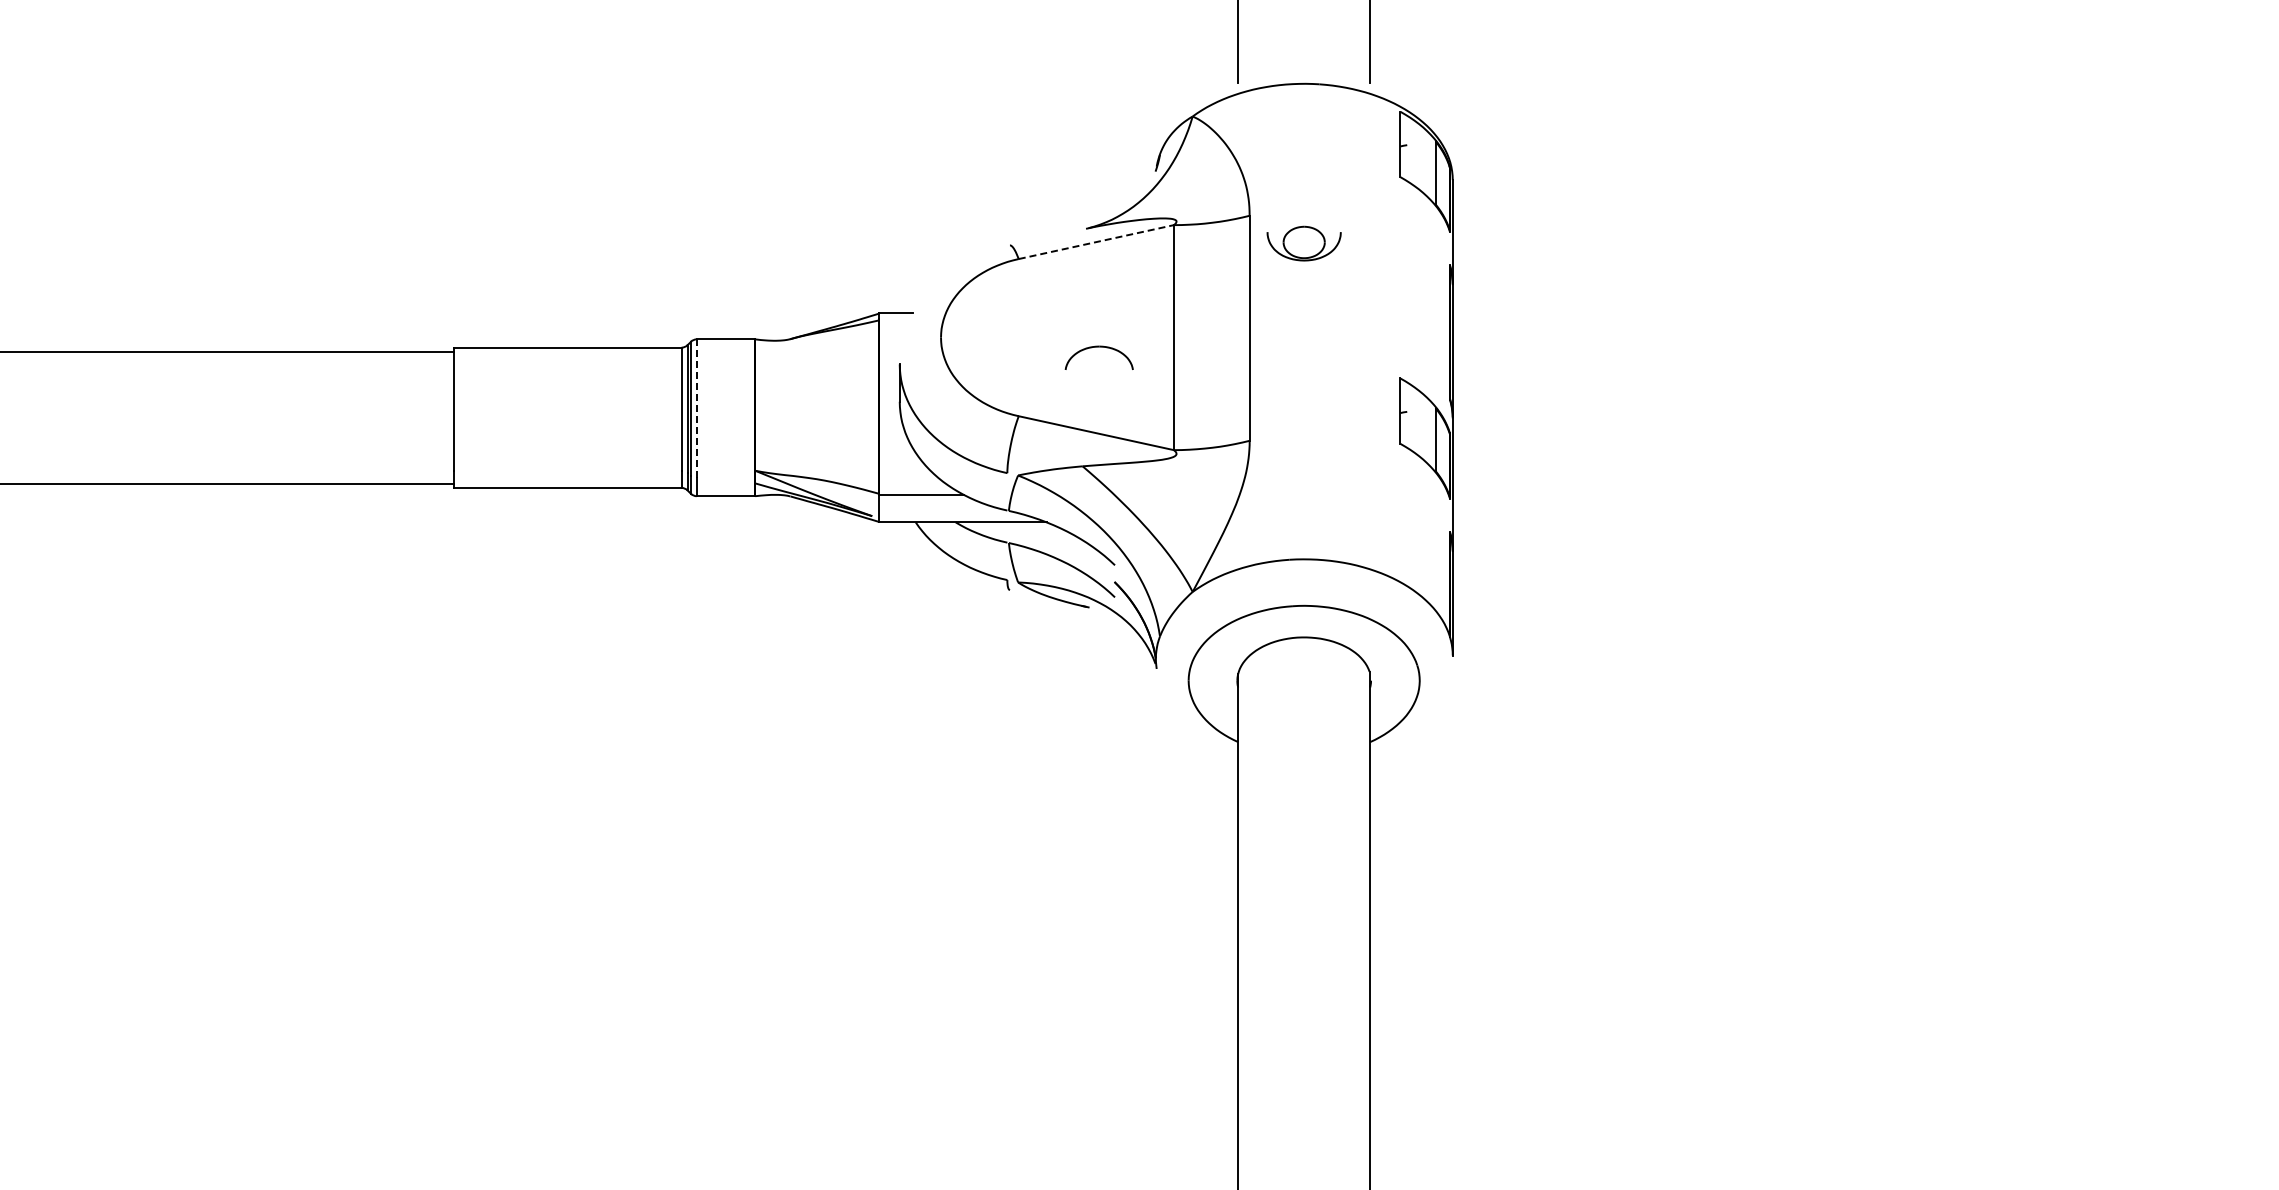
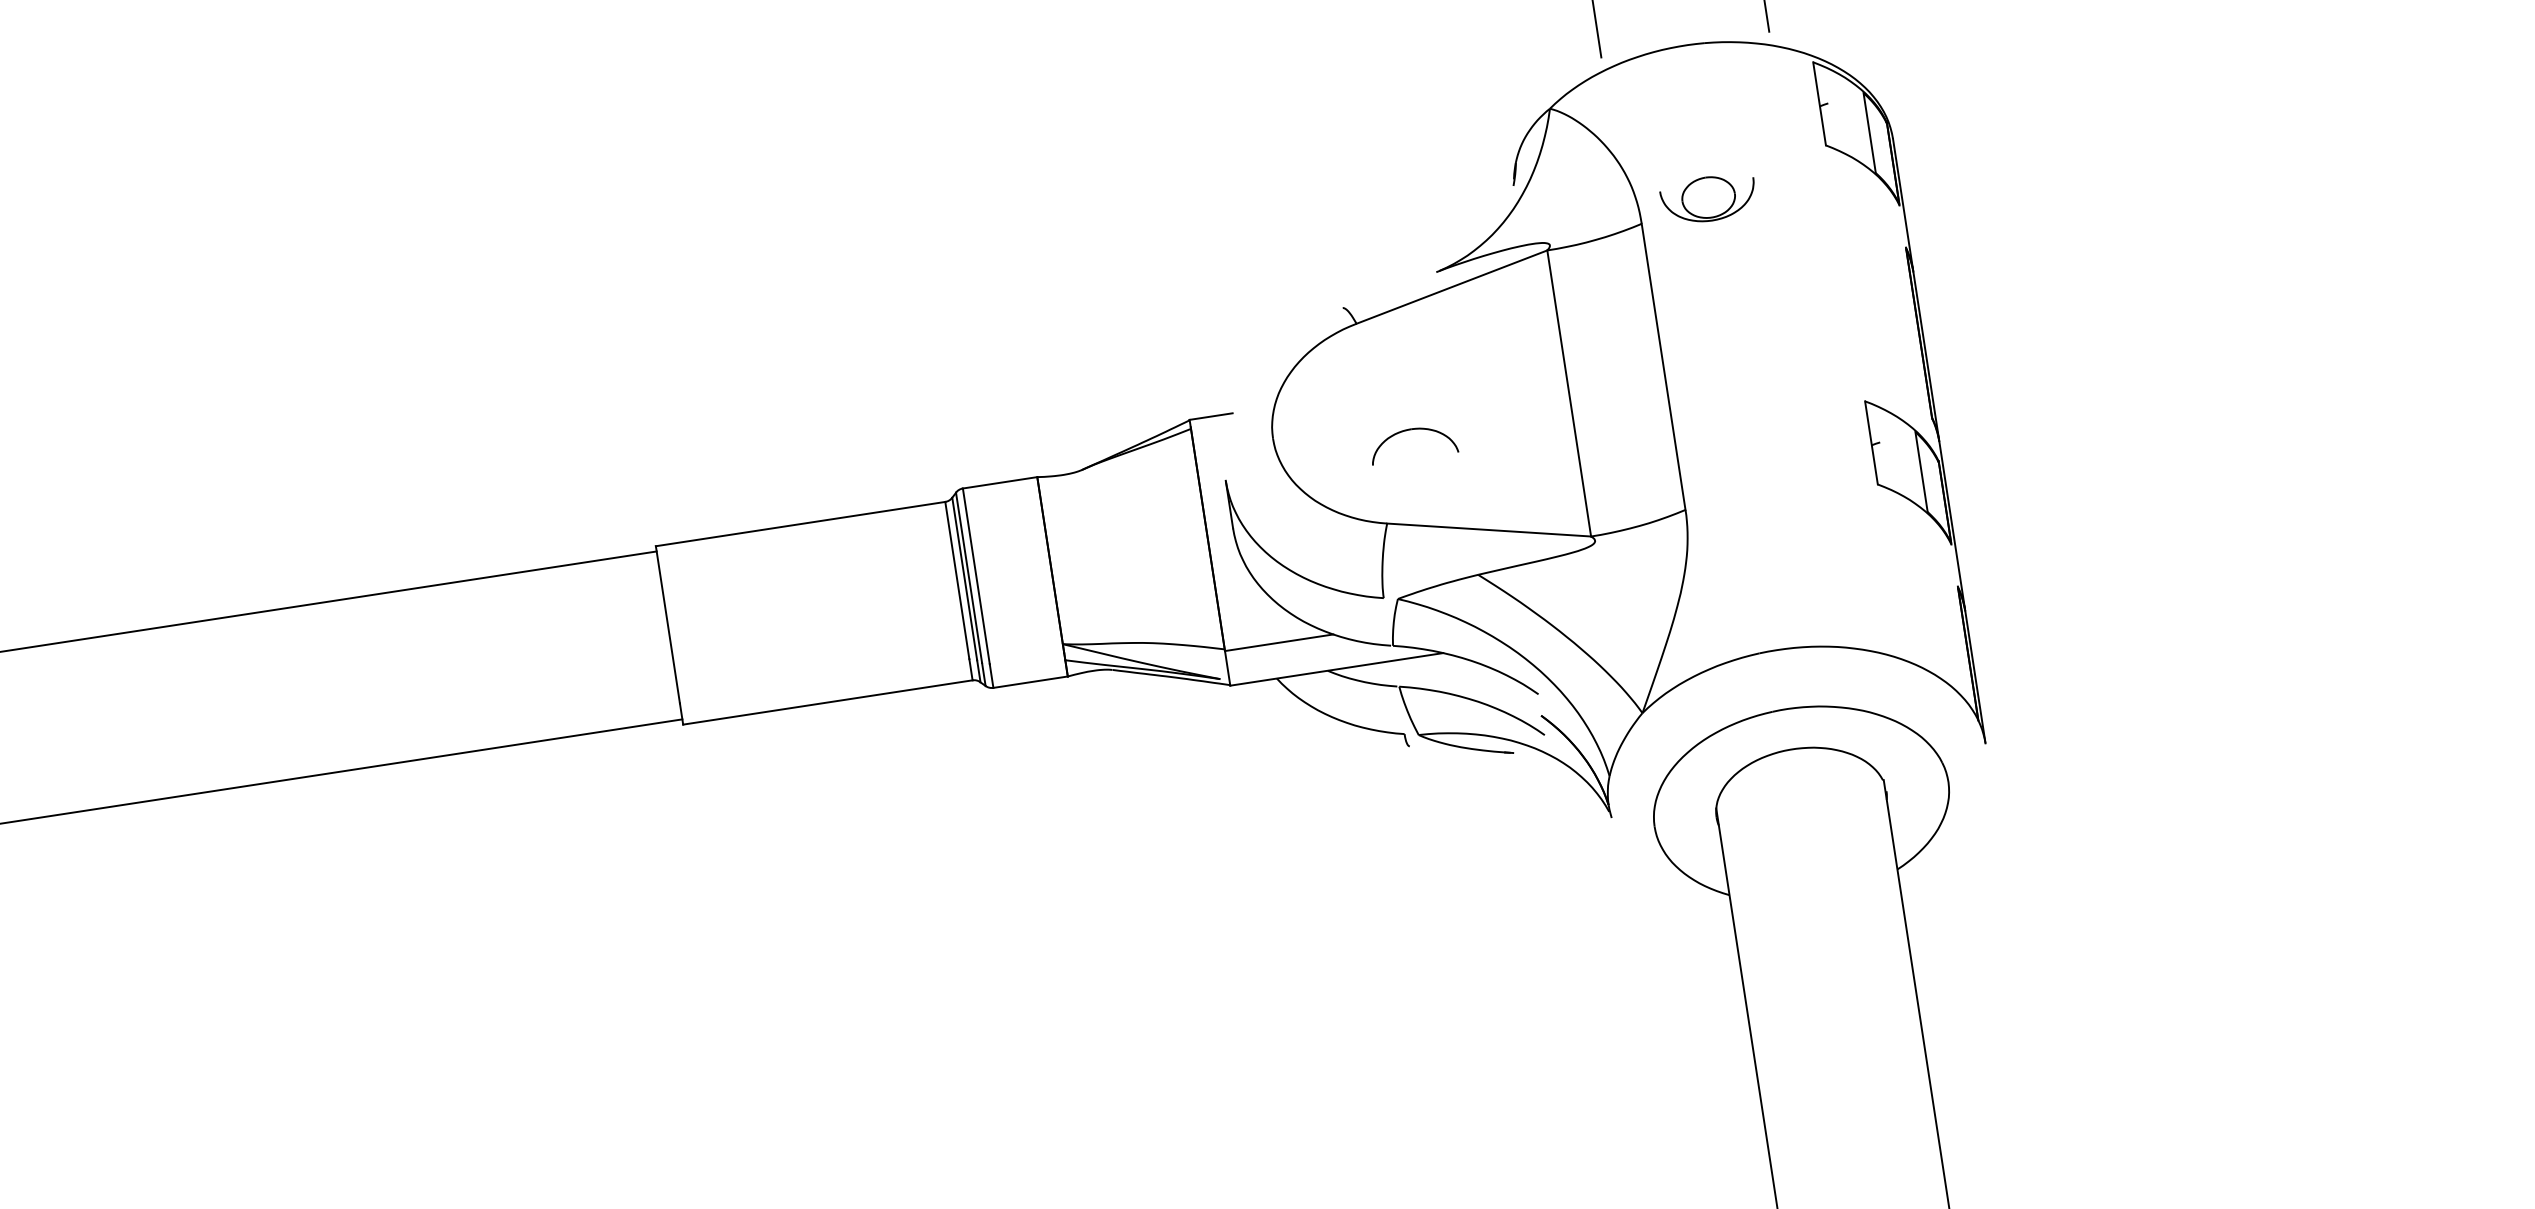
line: (1096, 241) -> (1452, 286), dashed -> solid
part: (1303, 243) -> (1707, 199), moved
part: (1098, 347) -> (1410, 430), moved
line: (696, 408) -> (975, 576), dashed -> solid

